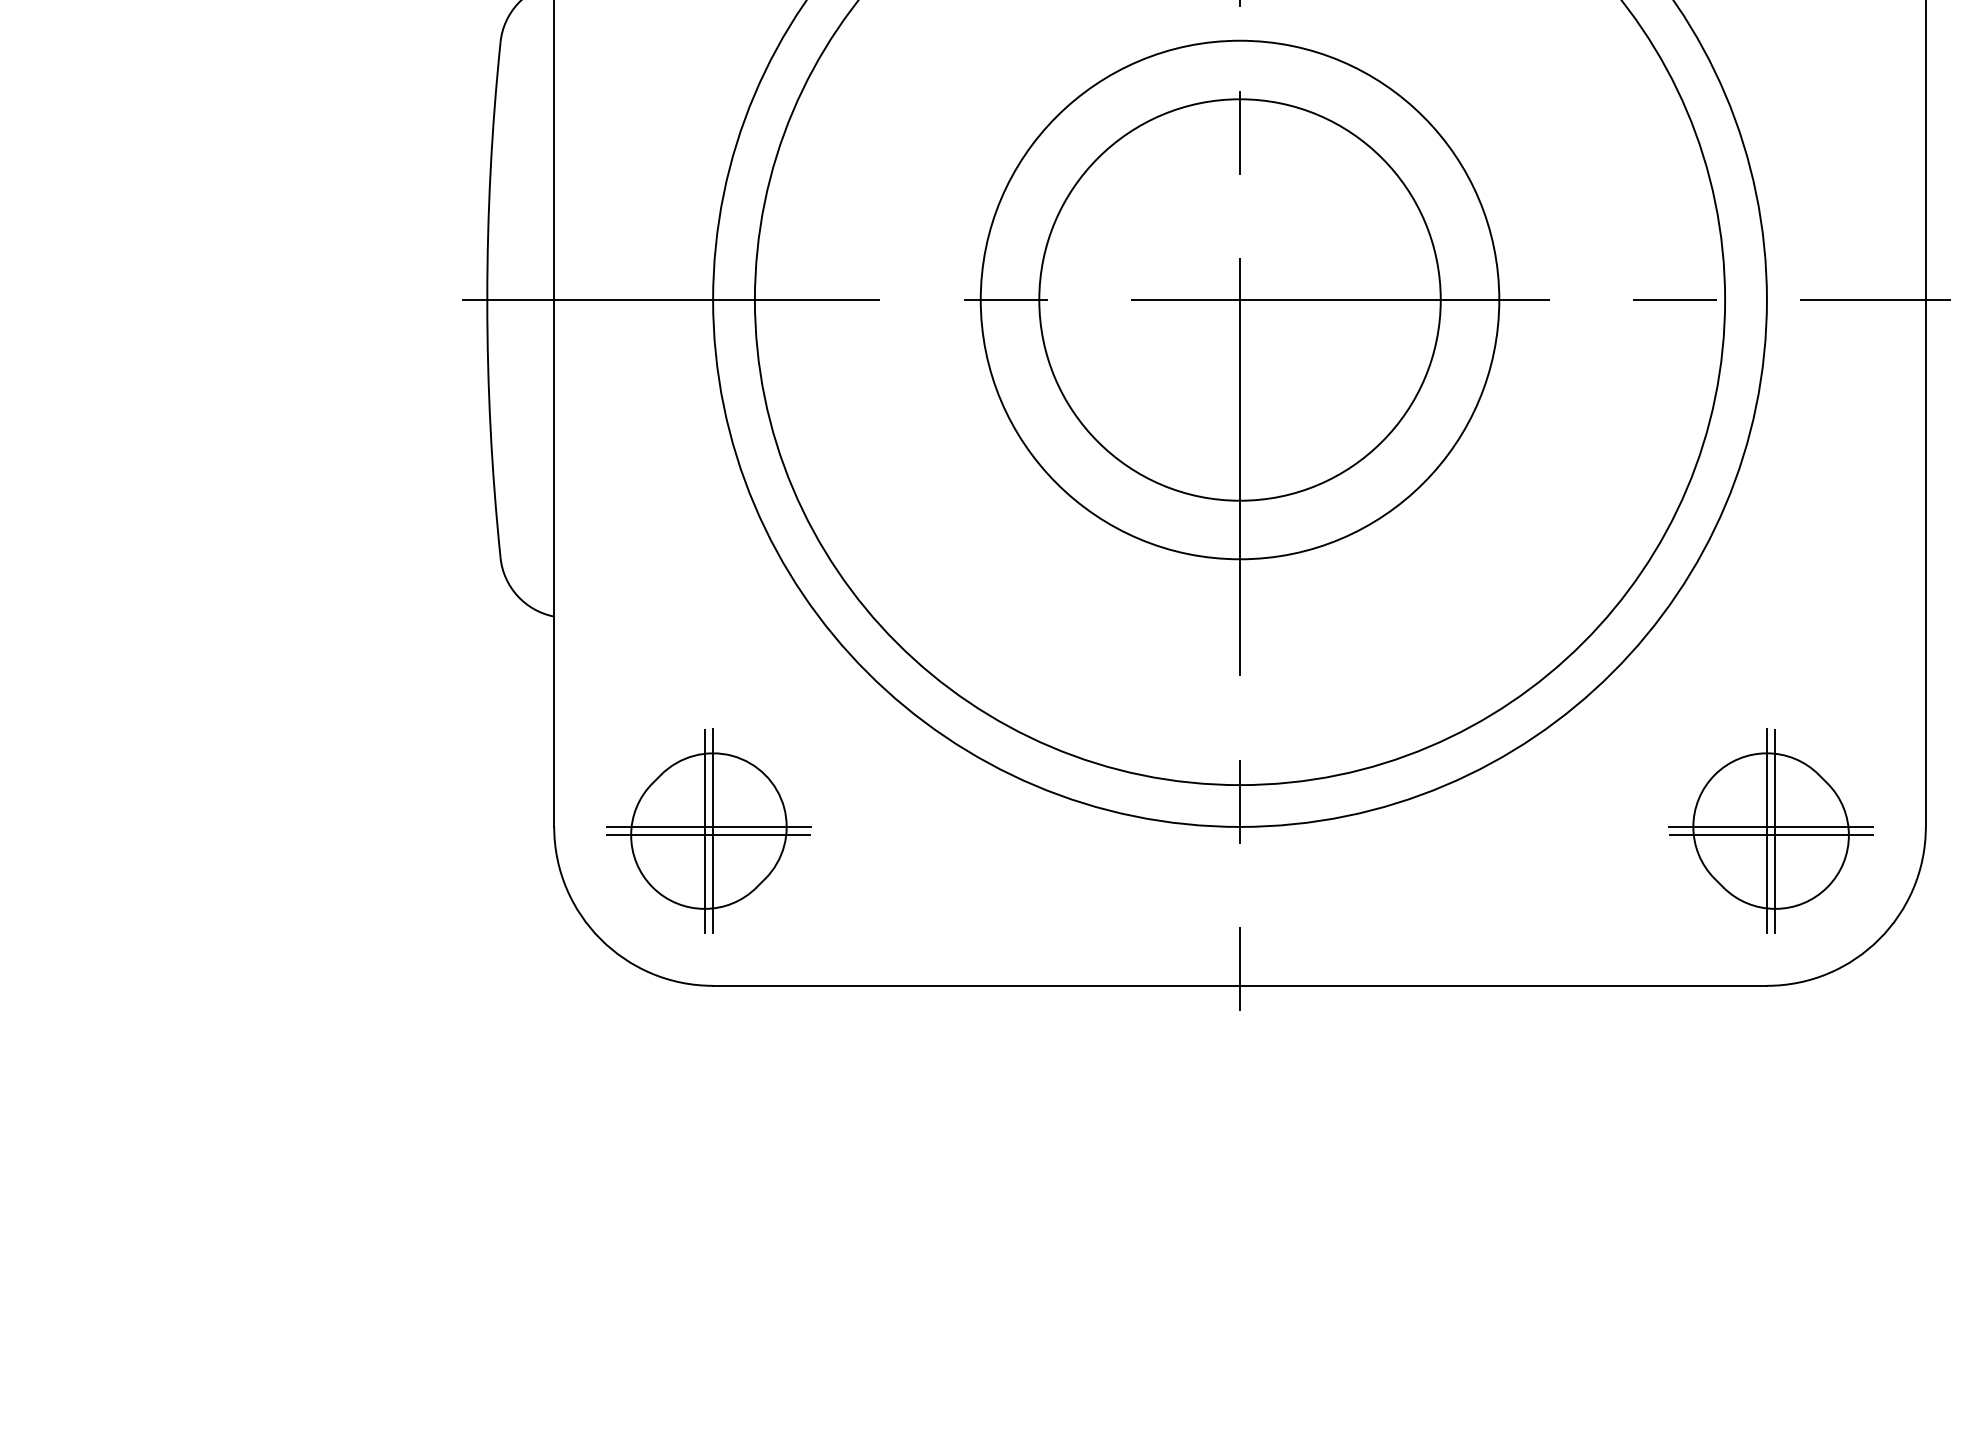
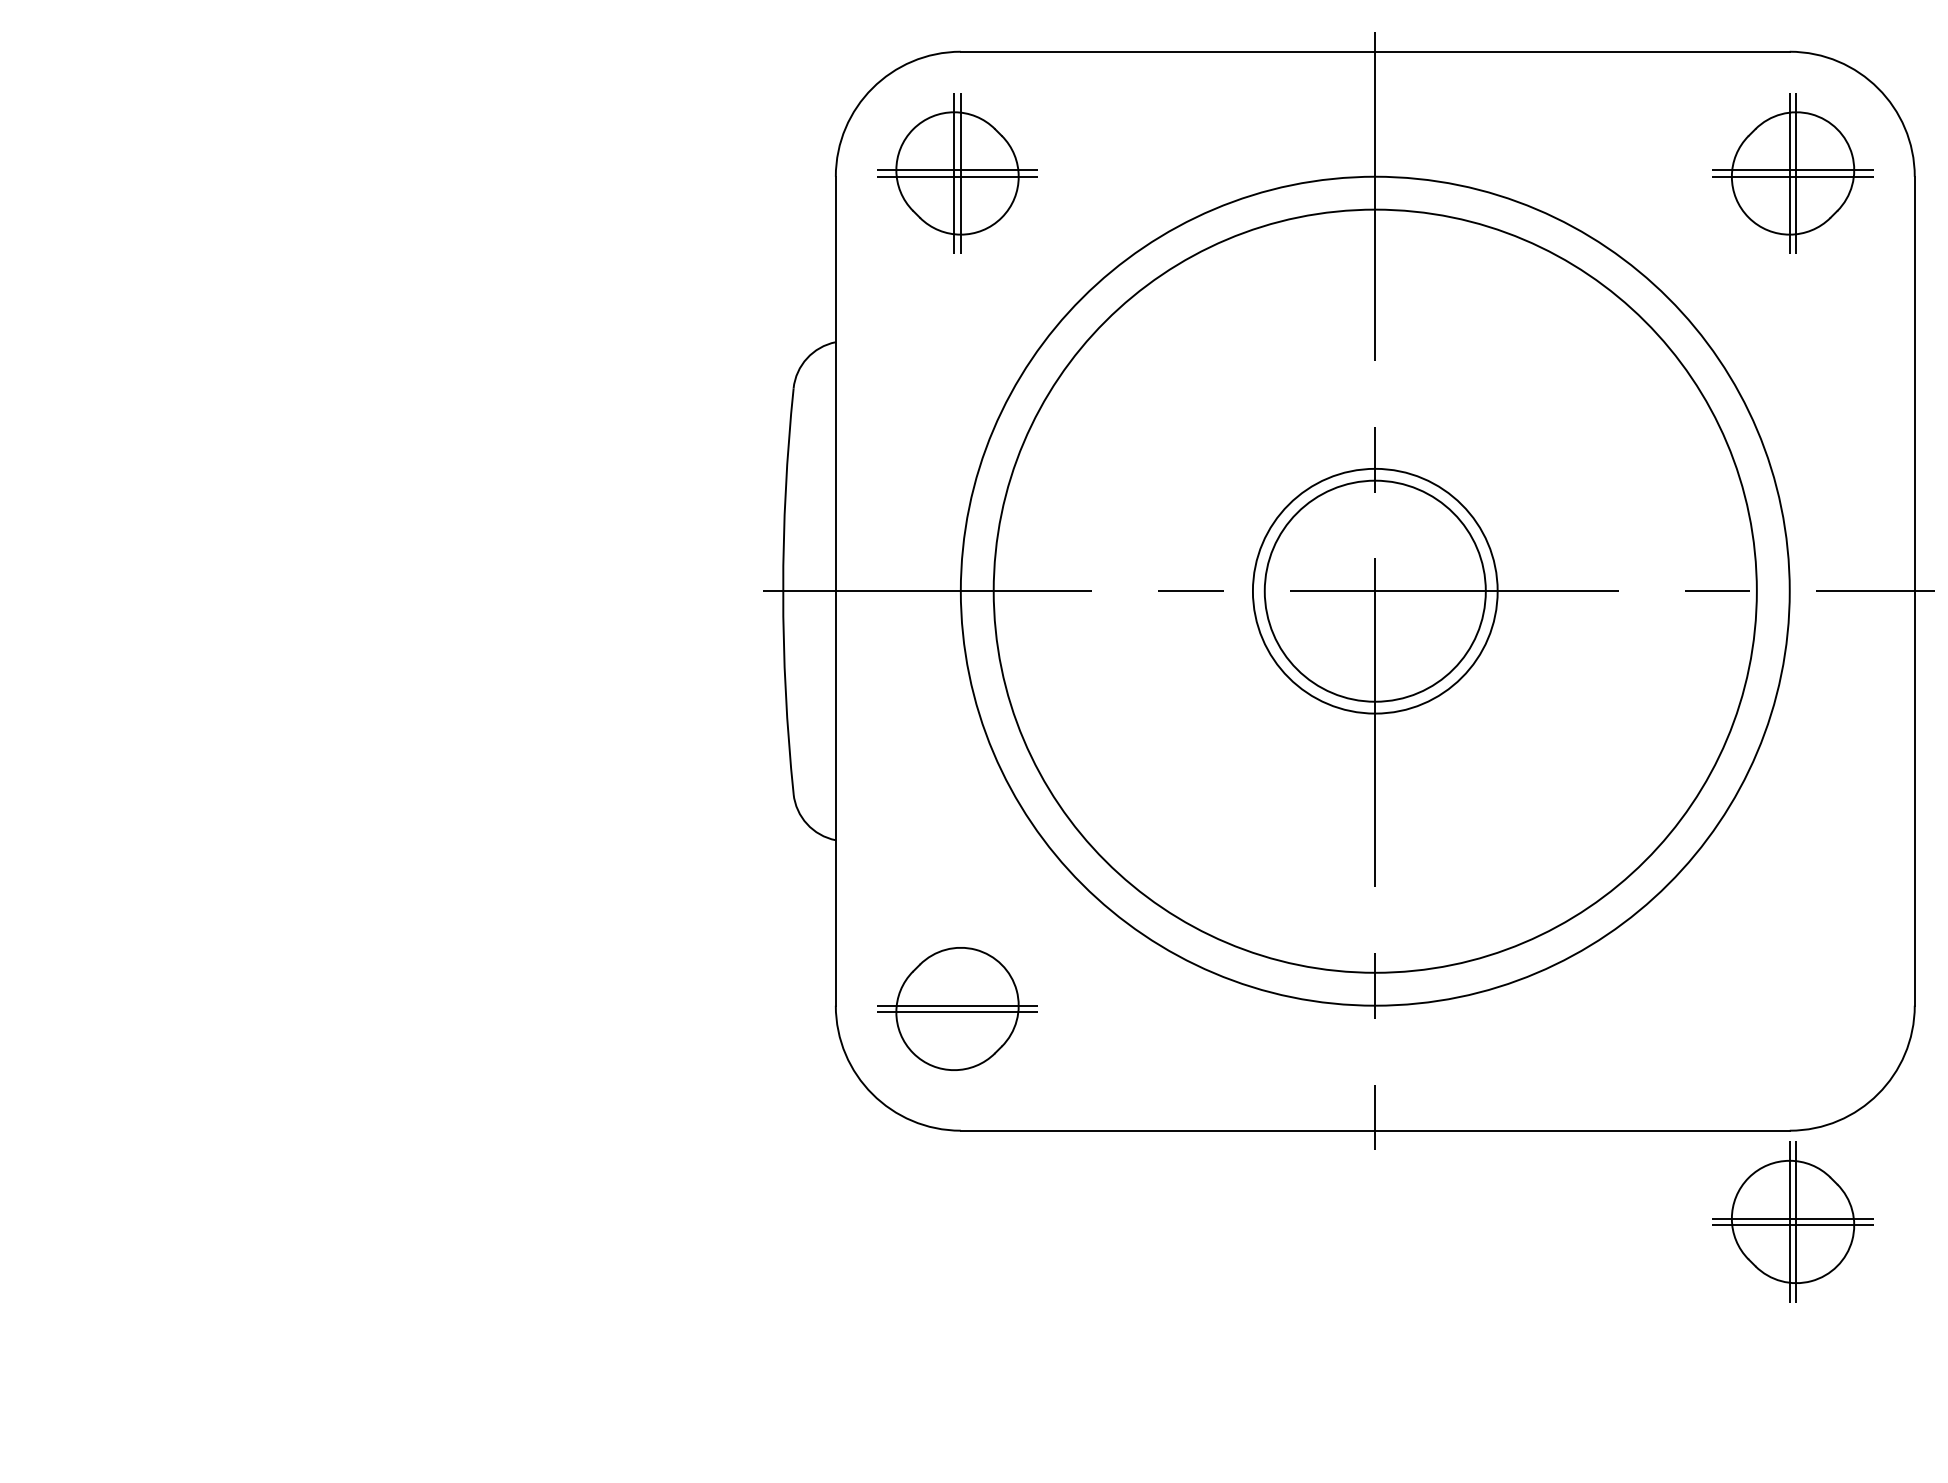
circle: (1240, 300) -> (1375, 591), size x0.6
circle: (1240, 300) -> (1375, 591), size x0.7
line: (705, 830) -> (954, 1008), removed
line: (712, 830) -> (960, 1008), removed
part: (1770, 830) -> (1792, 1221), moved

